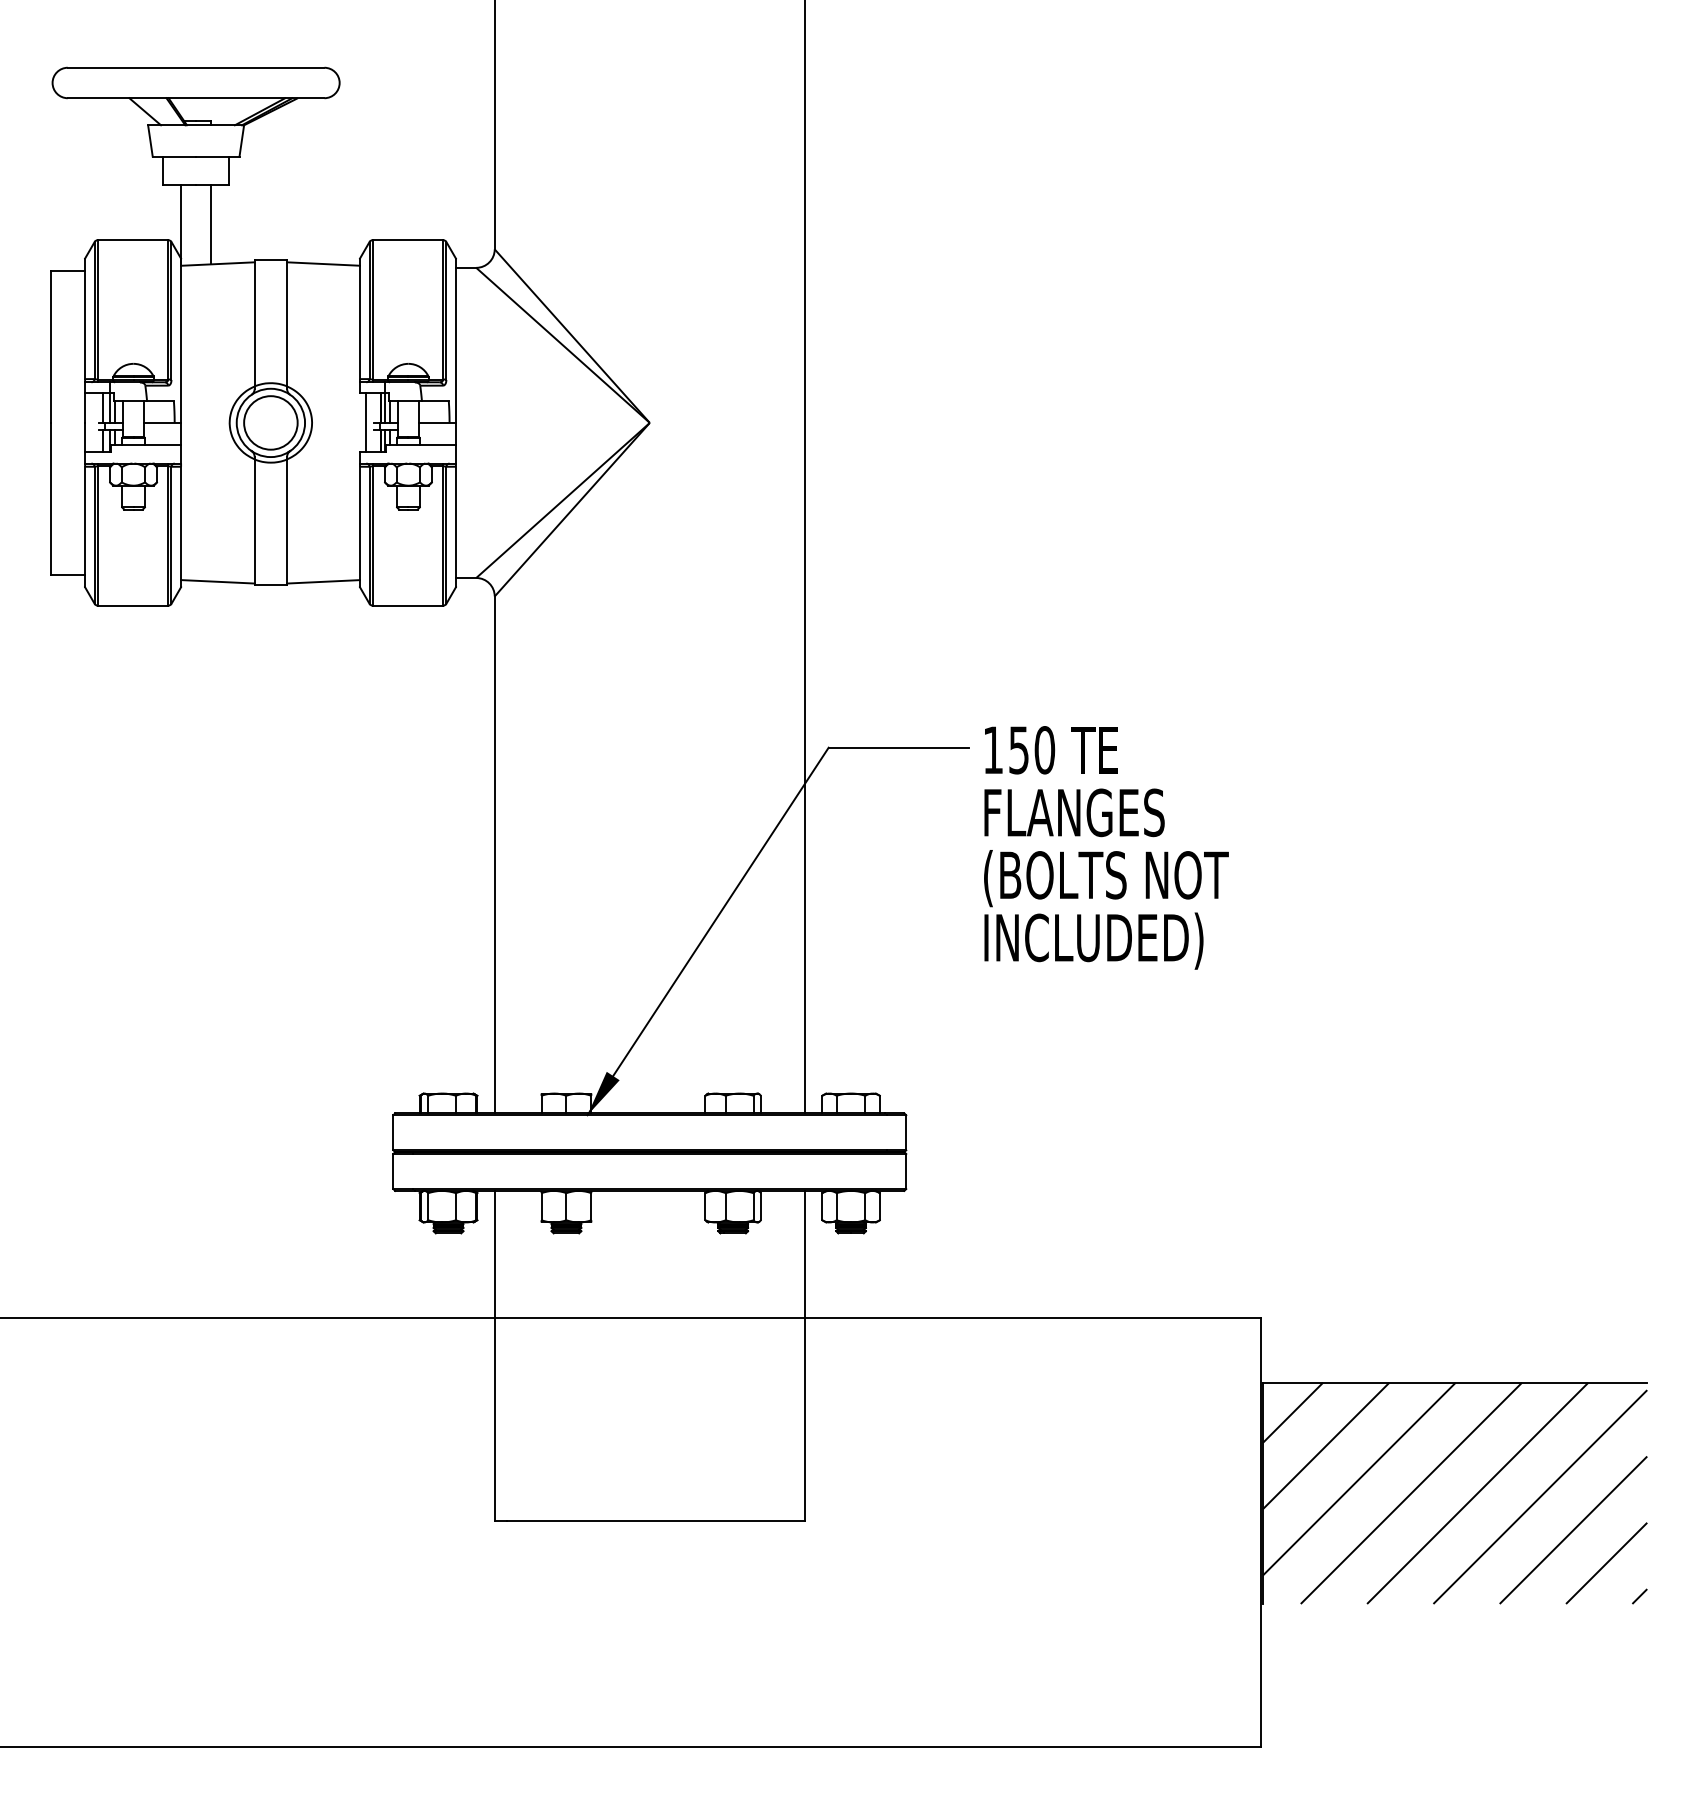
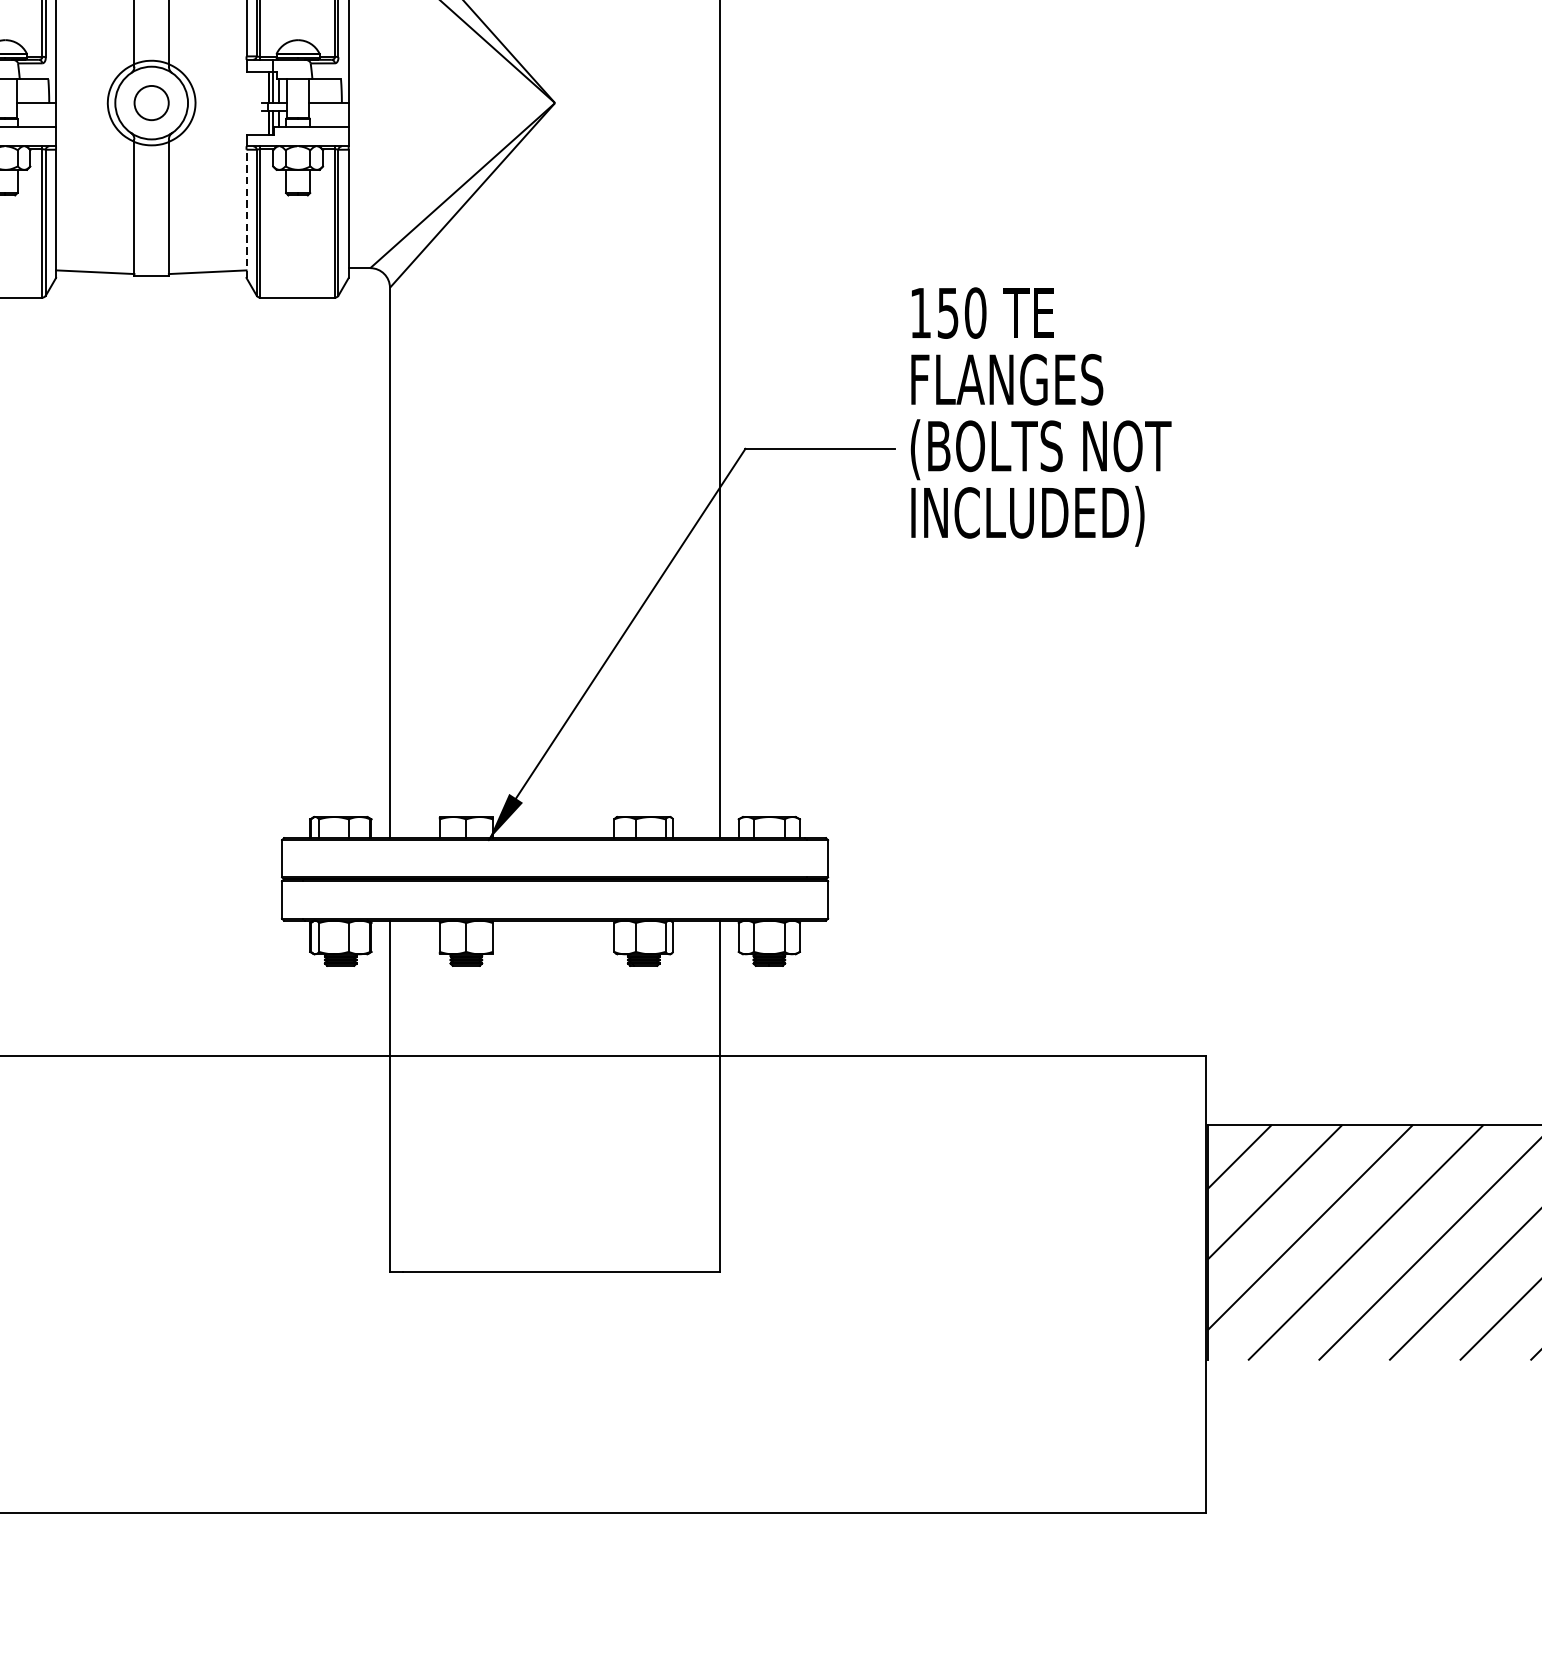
circle: (270, 422) -> (151, 102), size x0.6
line: (365, 422) -> (252, 102), removed
line: (359, 526) -> (246, 213), solid -> dashed
text: (1106, 847) -> (1041, 416), moved

